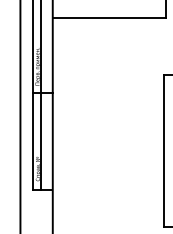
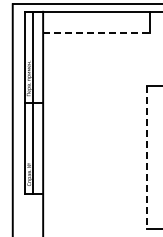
line: (109, 18) -> (96, 33), solid -> dashed
line: (163, 151) -> (147, 158), solid -> dashed

